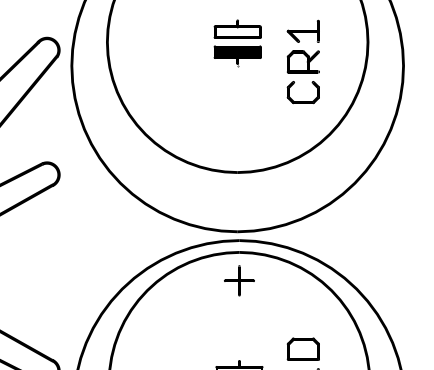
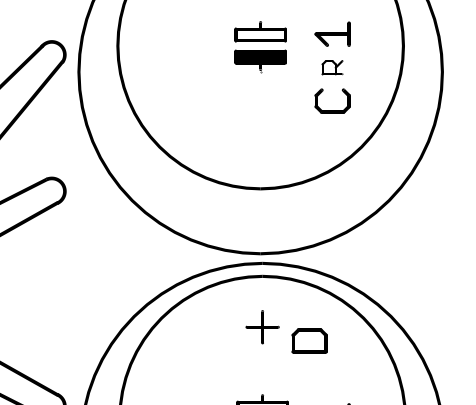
part: (302, 61) -> (331, 67), size x0.6
part: (239, 280) -> (262, 326), moved
part: (302, 348) -> (308, 340), moved

